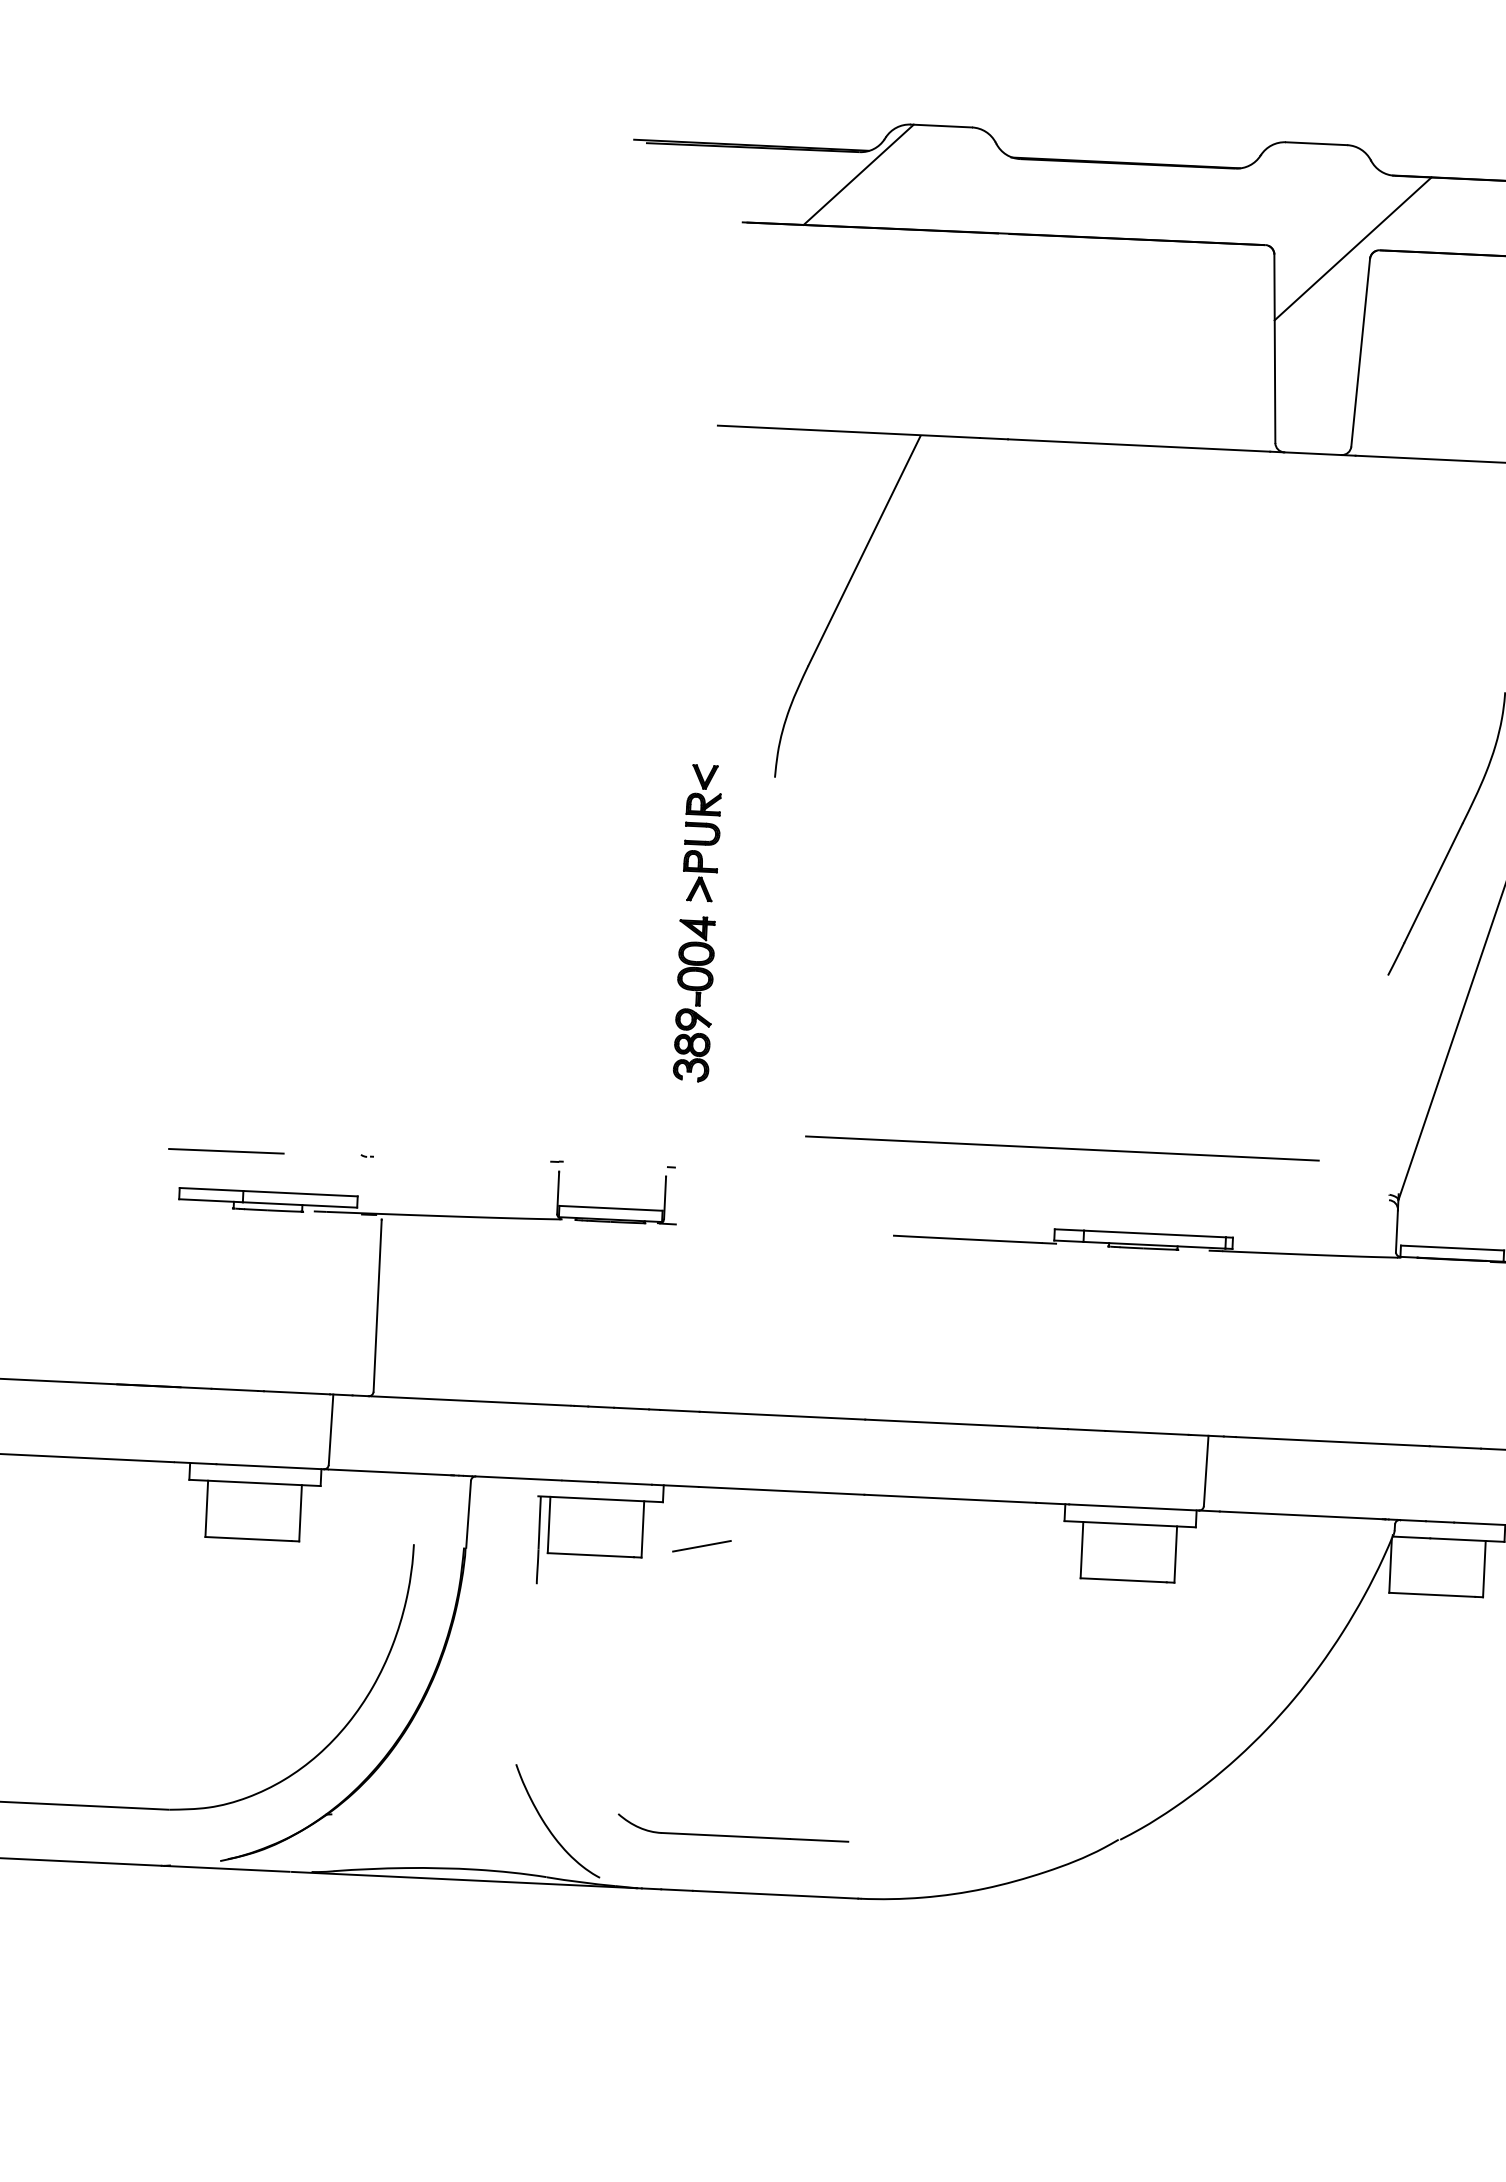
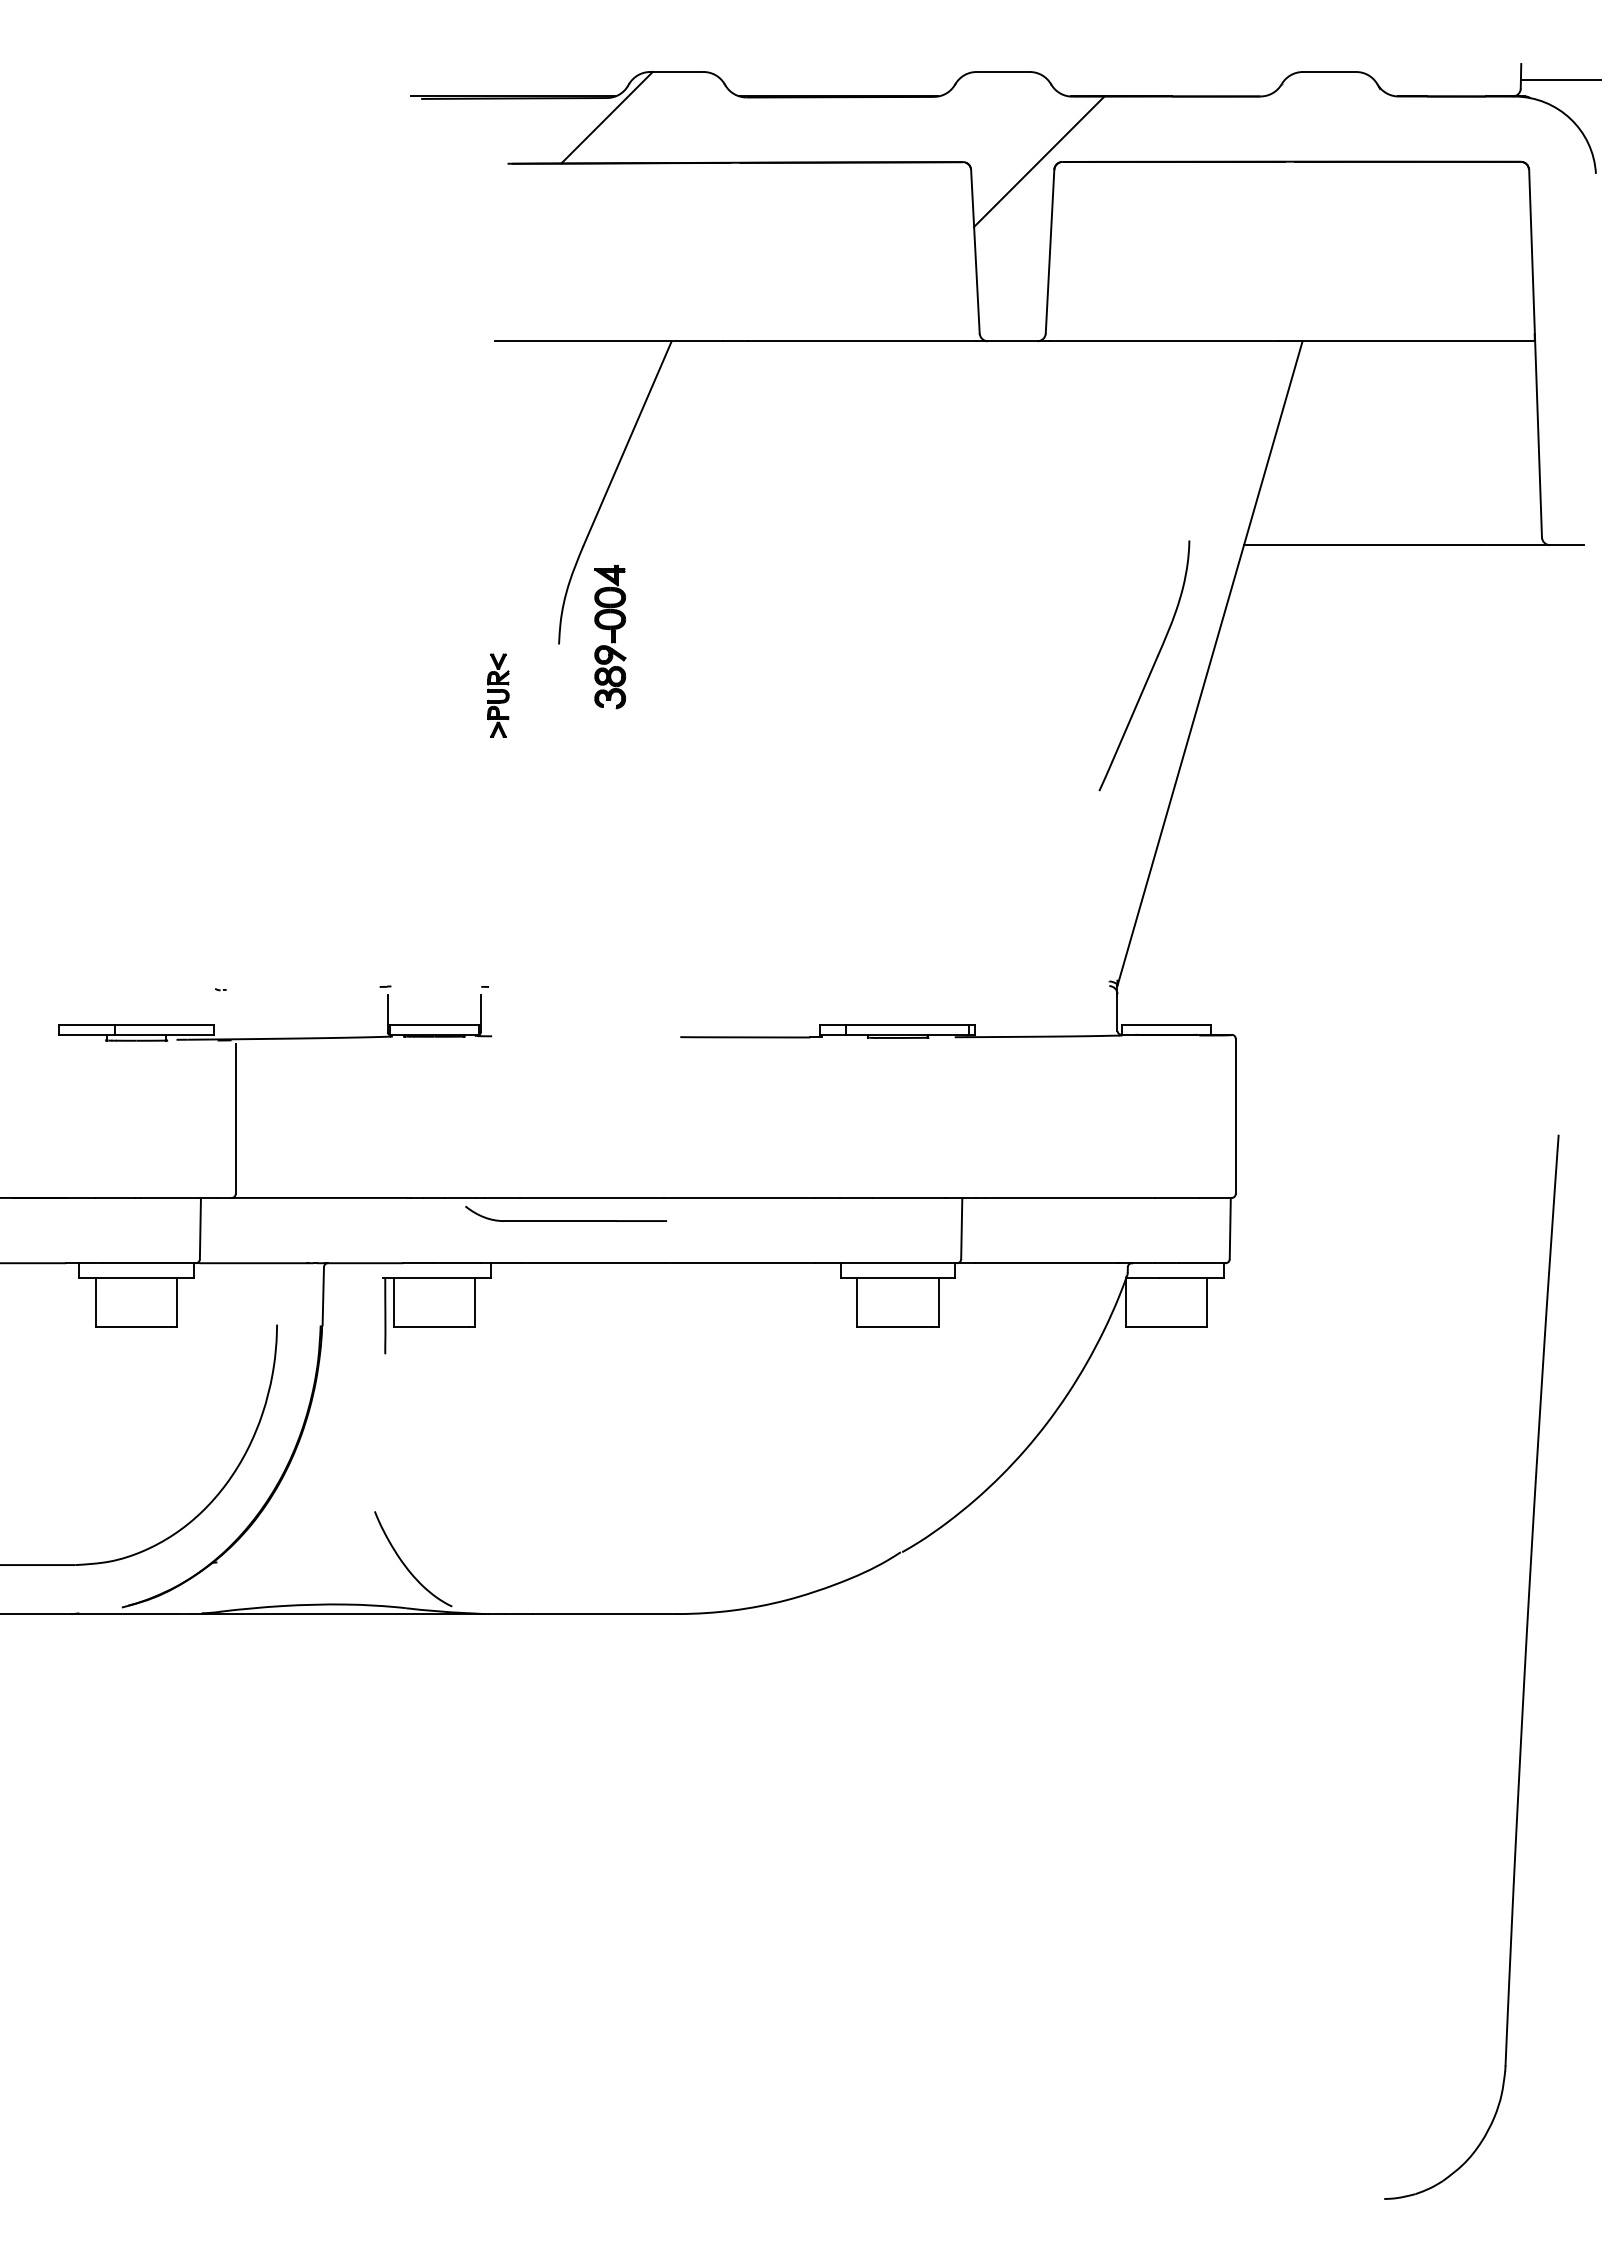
part: (702, 833) -> (498, 695), size x0.7
part: (694, 998) -> (610, 636), moved
line: (1062, 1148) -> (823, 954), removed
line: (225, 1150) -> (97, 990), removed
line: (701, 1546) -> (526, 1314), removed
part: (732, 1835) -> (565, 1220), moved

